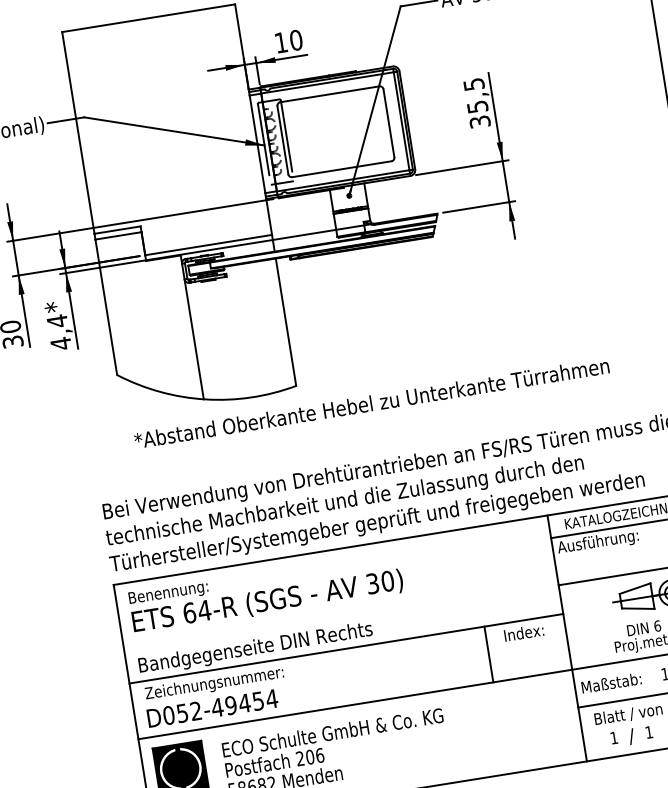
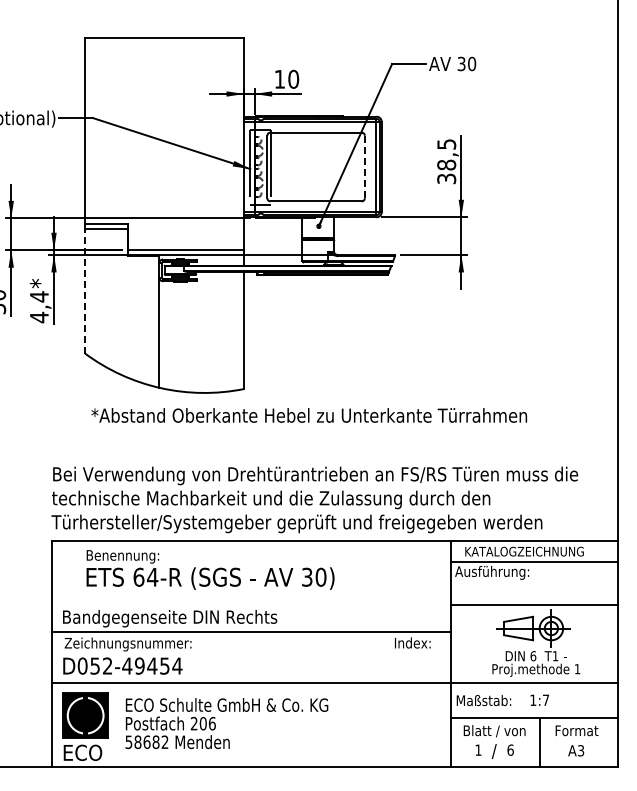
text: (477, 106) -> (446, 164), 35,5 -> 38,5
line: (388, 122) -> (364, 166), solid -> dashed
line: (106, 306) -> (85, 290), solid -> dashed
text: (266, 592) -> (210, 569), moved
line: (489, 654) -> (378, 657), removed
text: (648, 731) -> (510, 749), 1 -> 6

